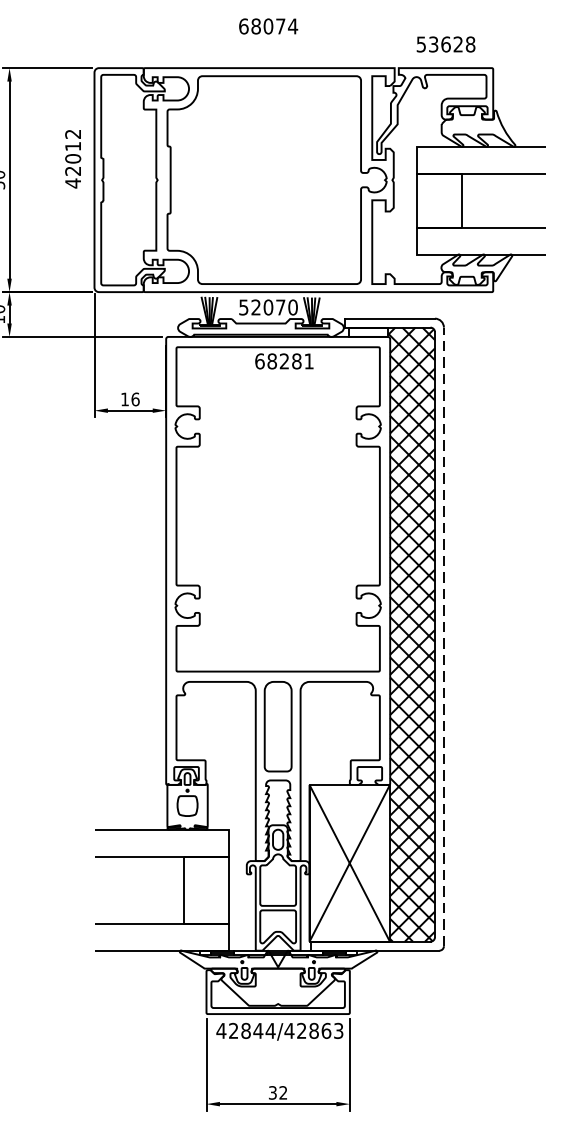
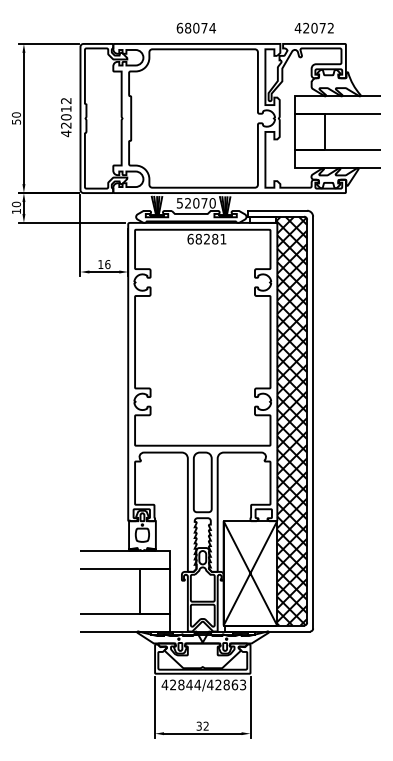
text: (267, 25) -> (195, 27), moved
text: (445, 43) -> (314, 27), 53628 -> 42072
text: (73, 159) -> (66, 117), moved
line: (444, 636) -> (313, 422), dashed -> solid

